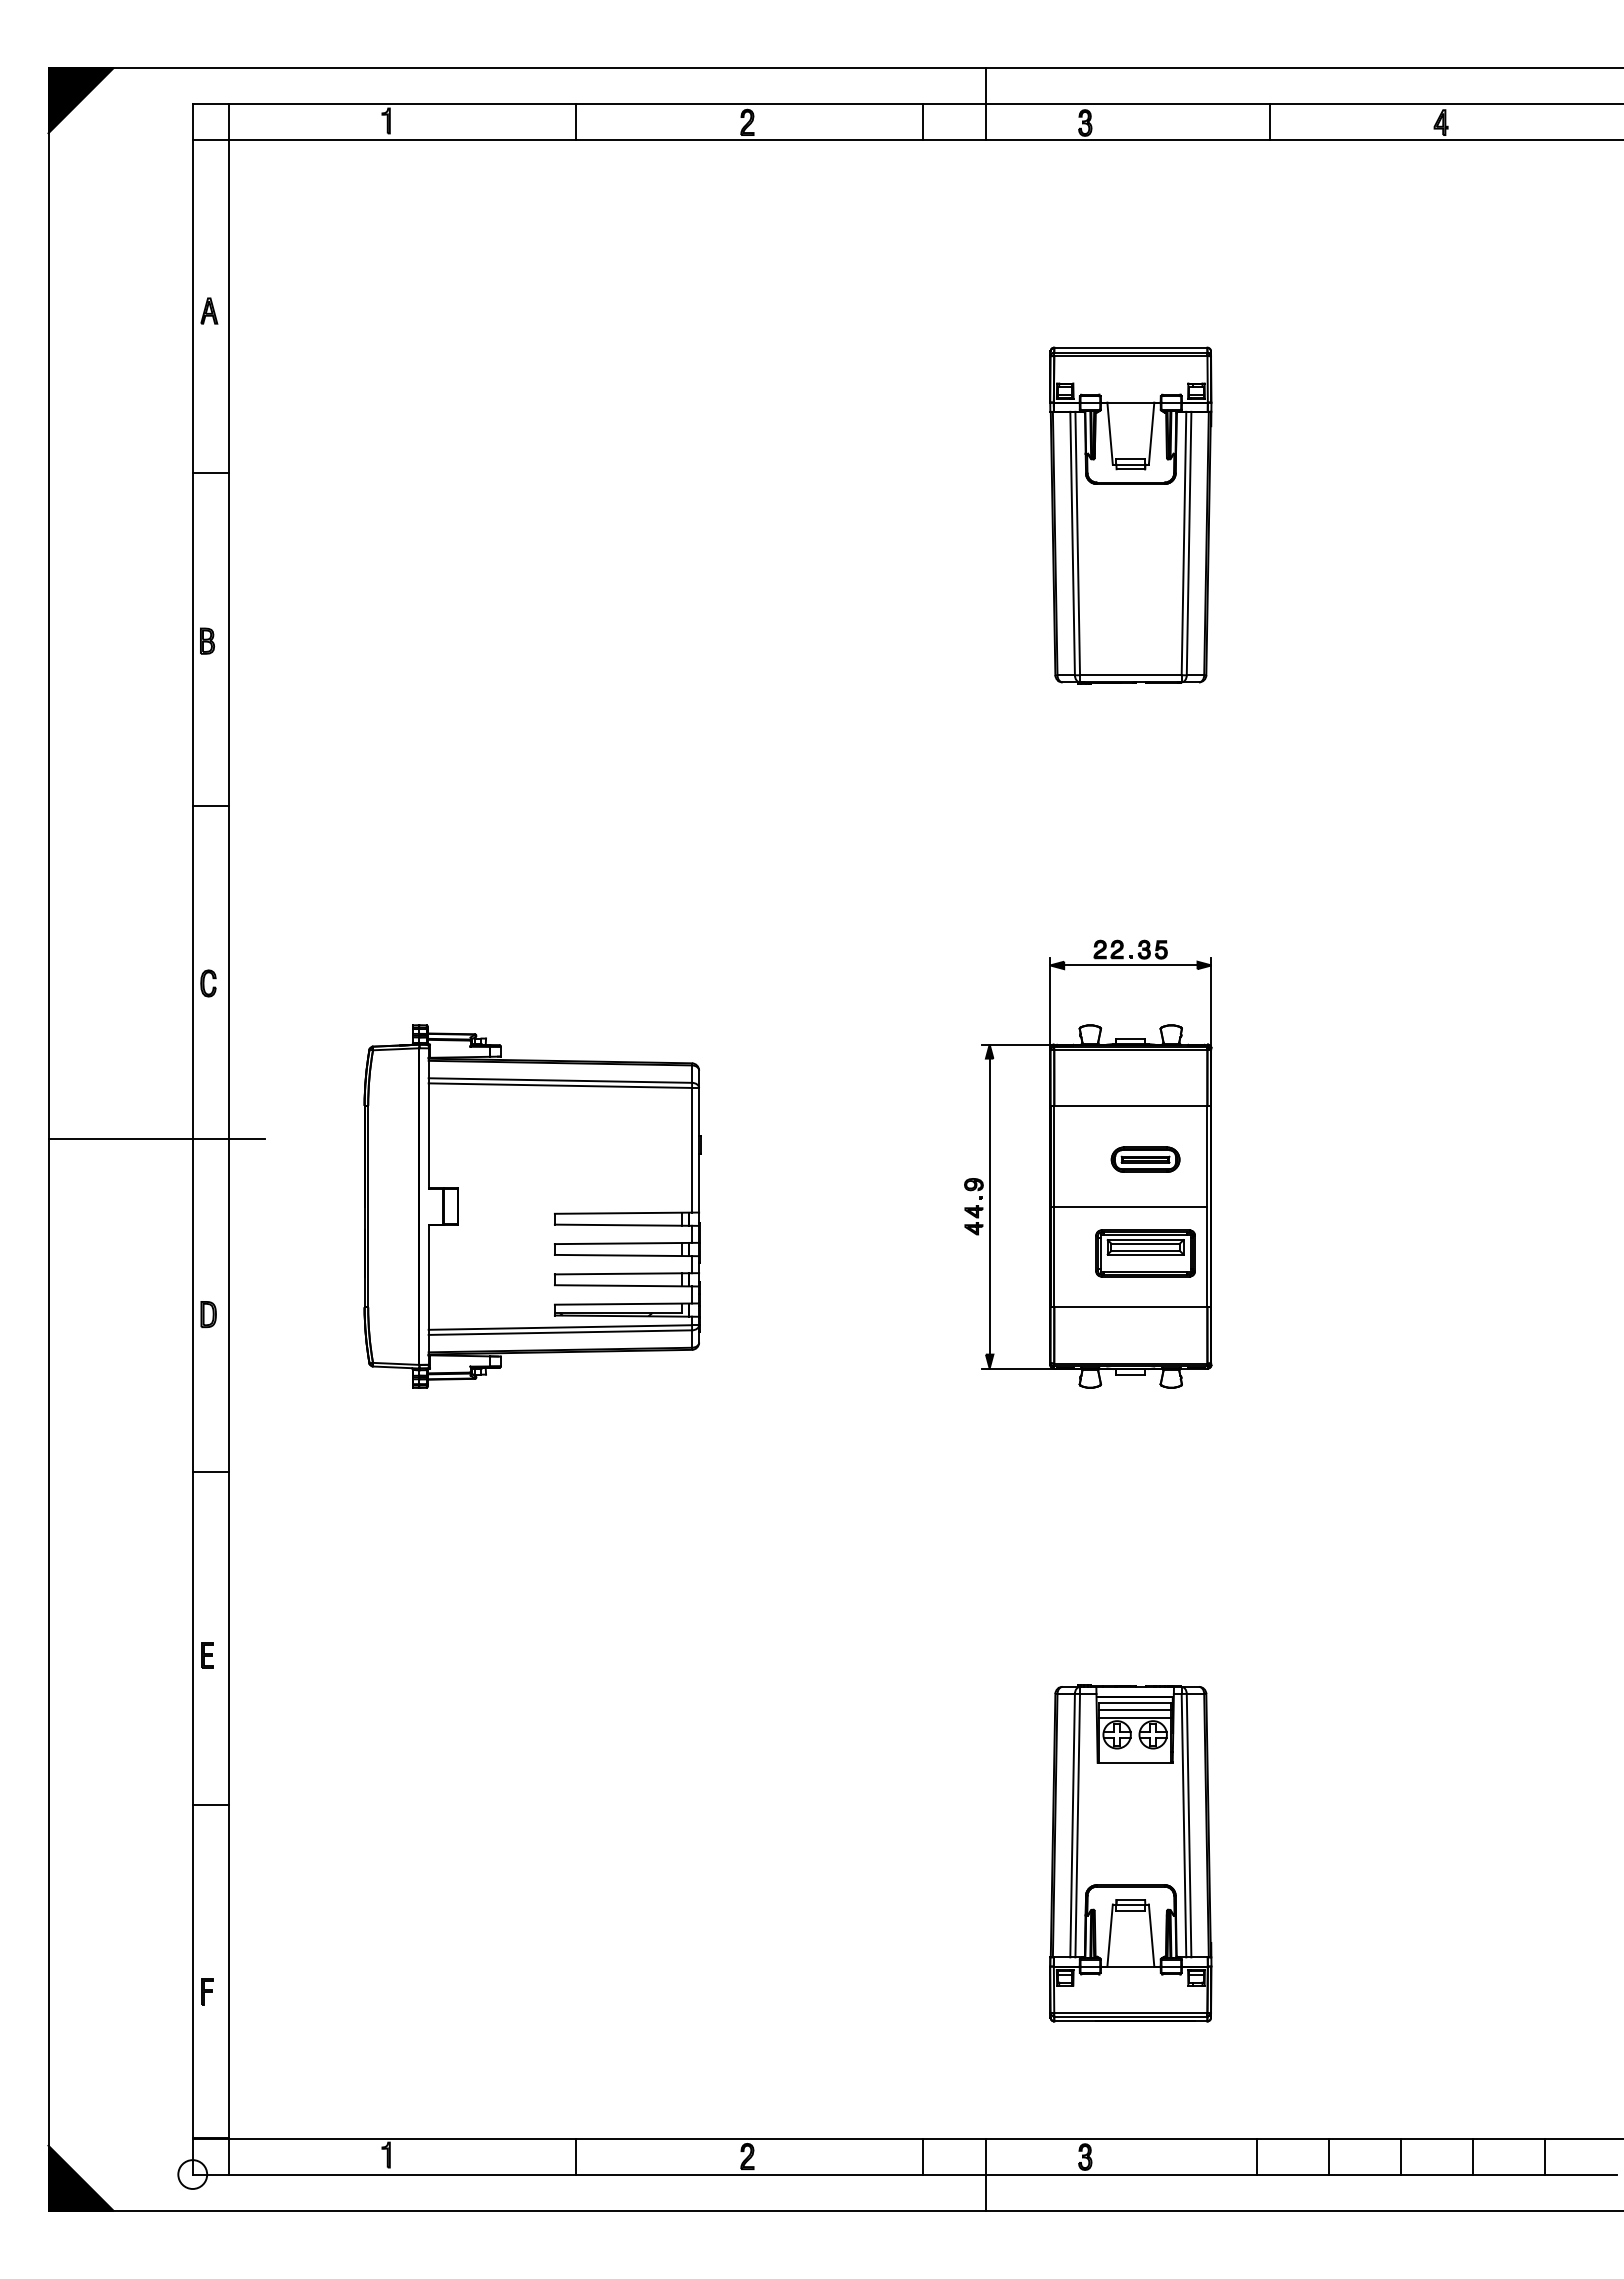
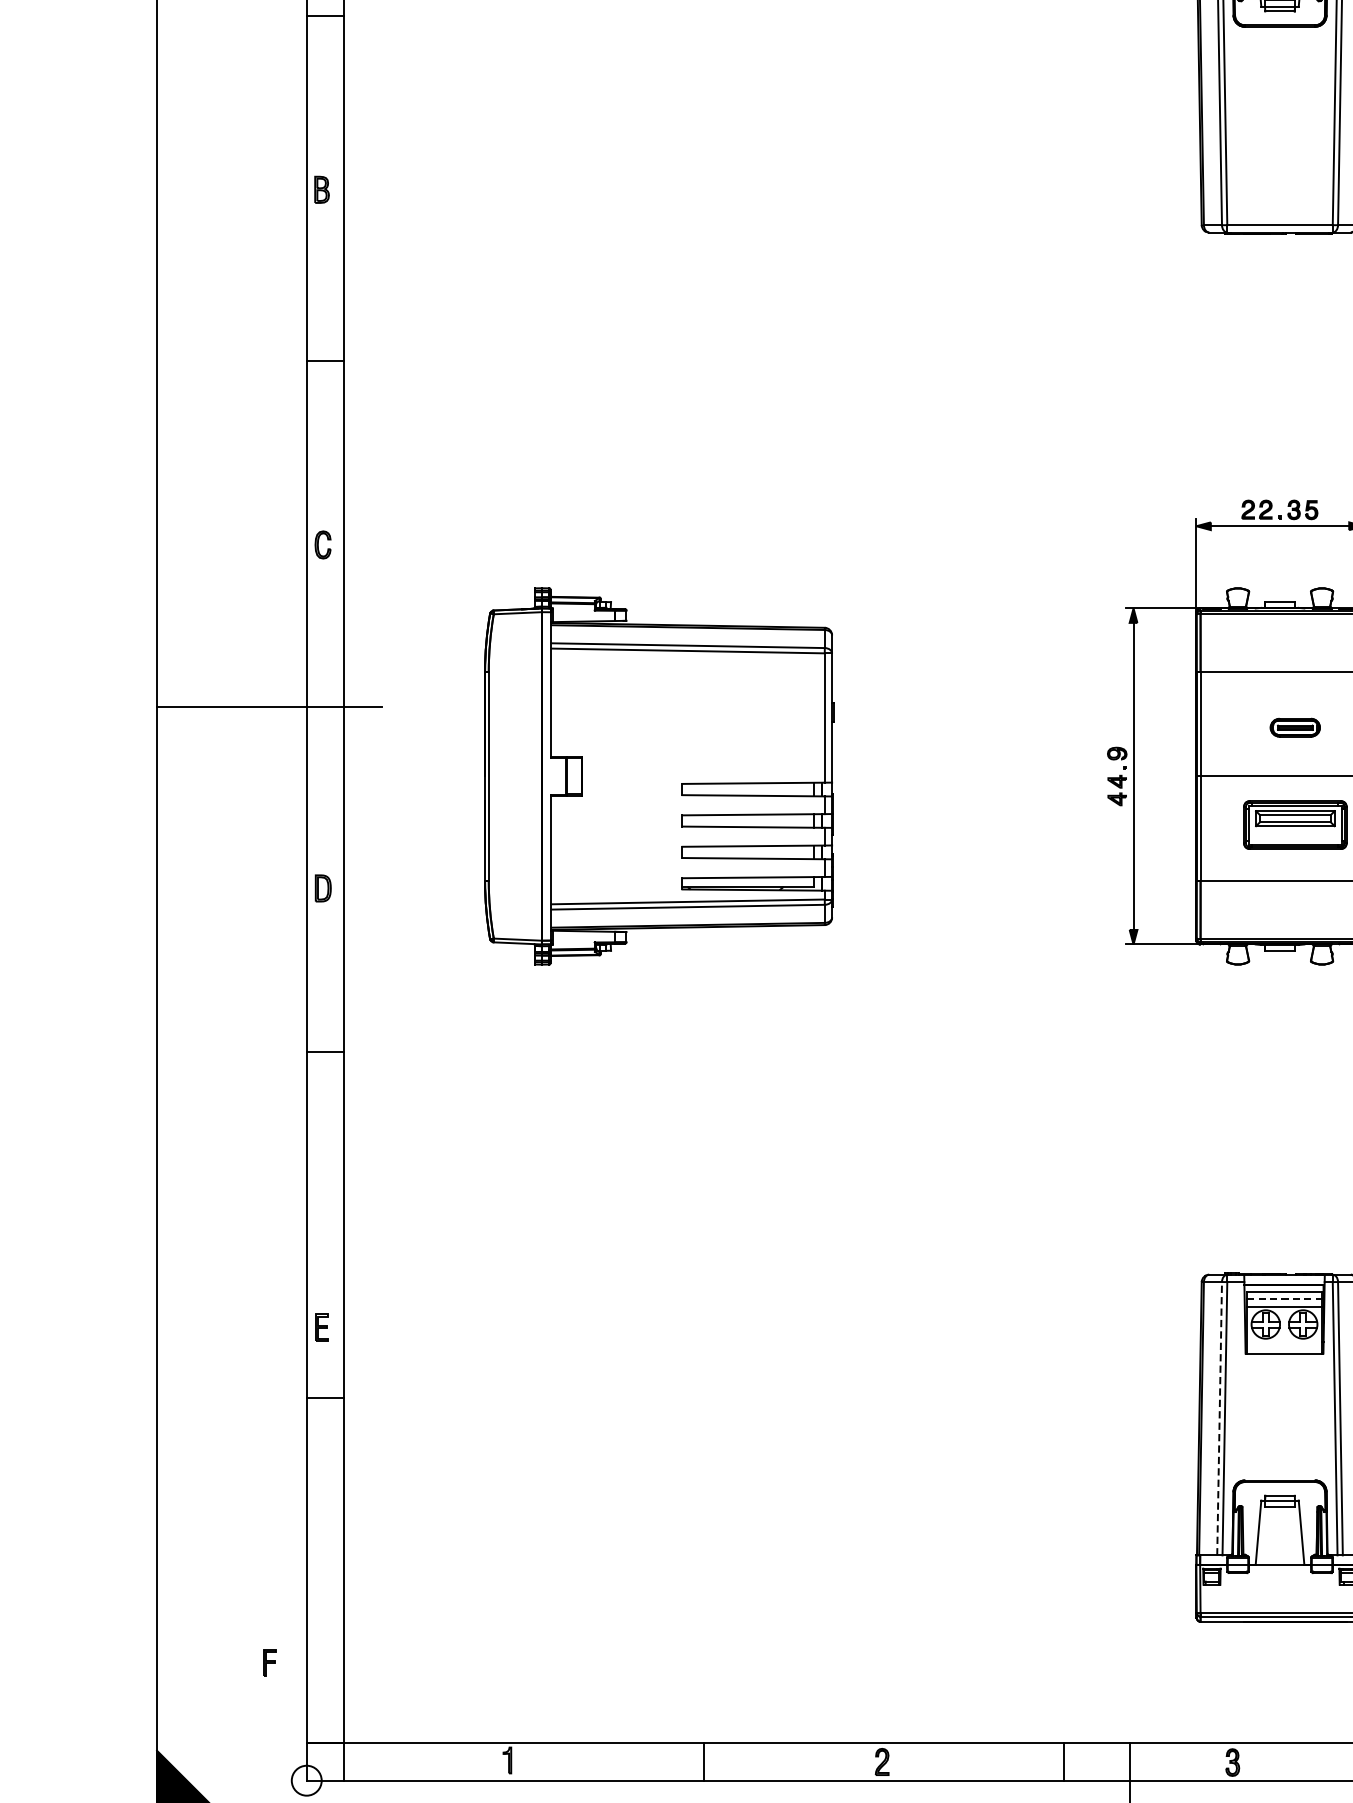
part: (1145, 1159) -> (1295, 727), size x0.7
part: (207, 1655) -> (322, 1327), moved
line: (1135, 1710) -> (1284, 1299), solid -> dashed
line: (1072, 1825) -> (1219, 1418), solid -> dashed
part: (207, 1991) -> (270, 1662), moved

